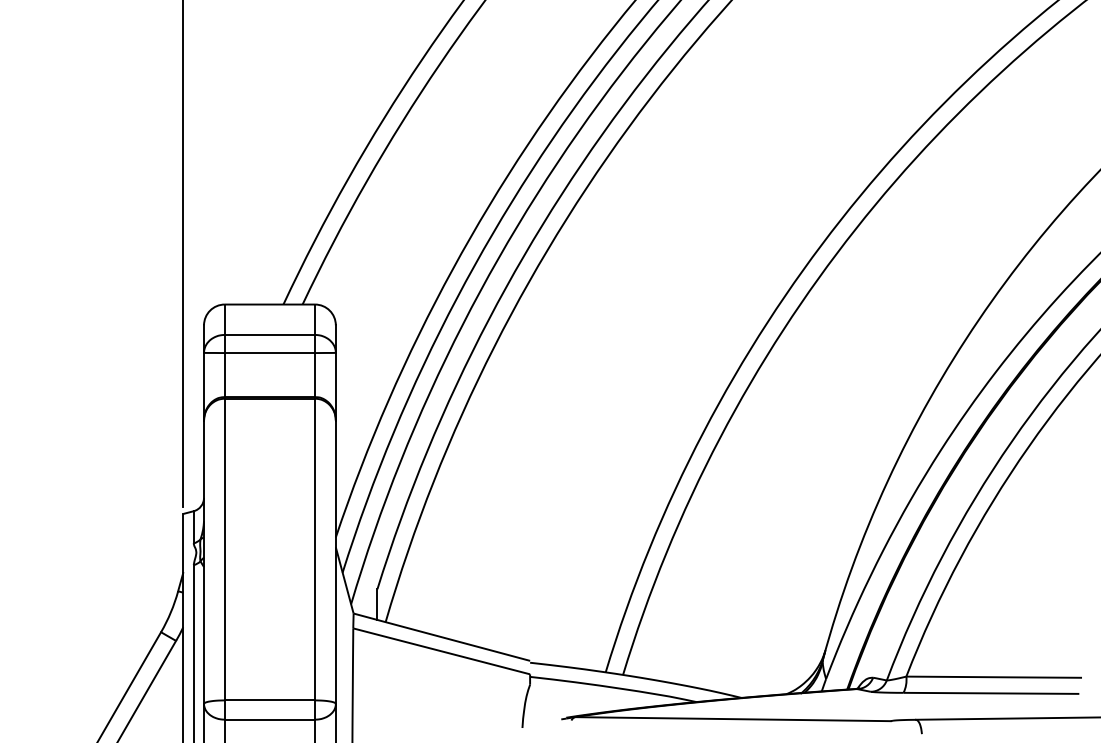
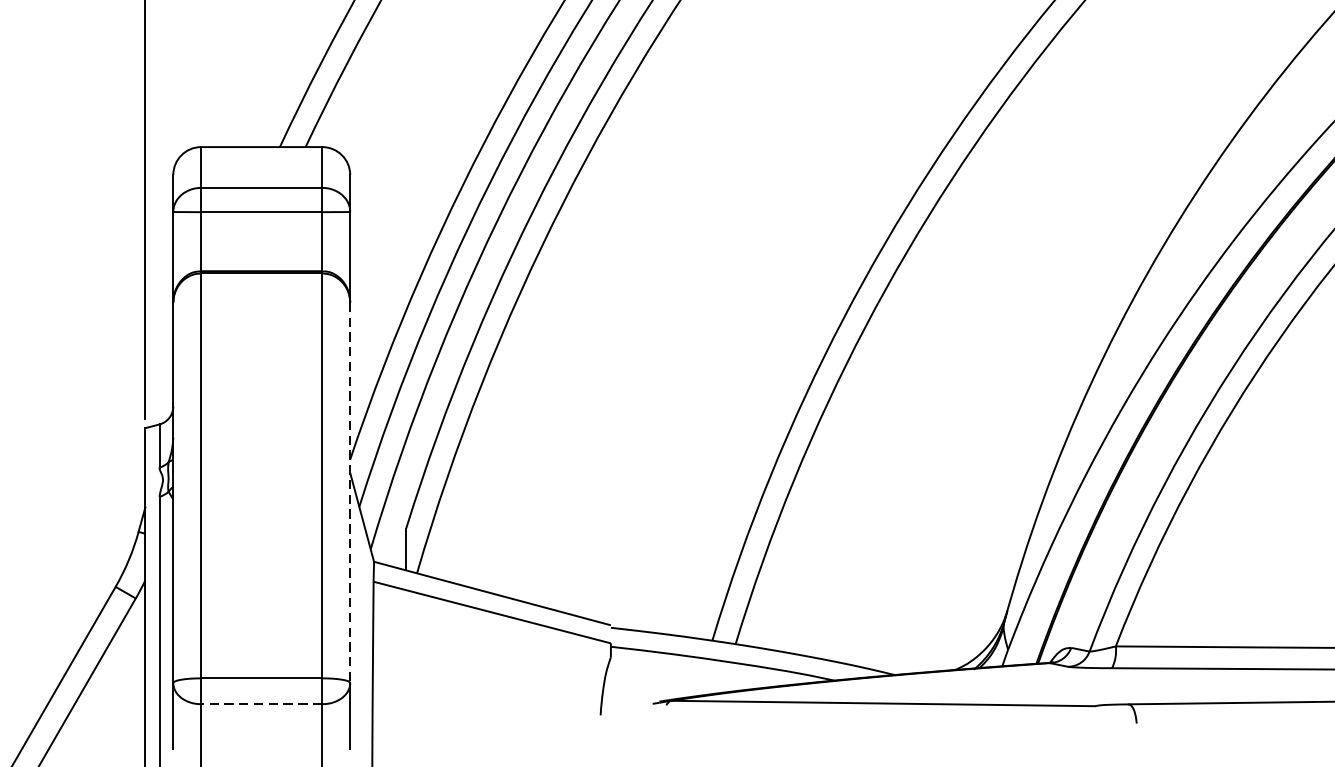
line: (335, 562) -> (349, 493), solid -> dashed
line: (269, 719) -> (261, 703), solid -> dashed

